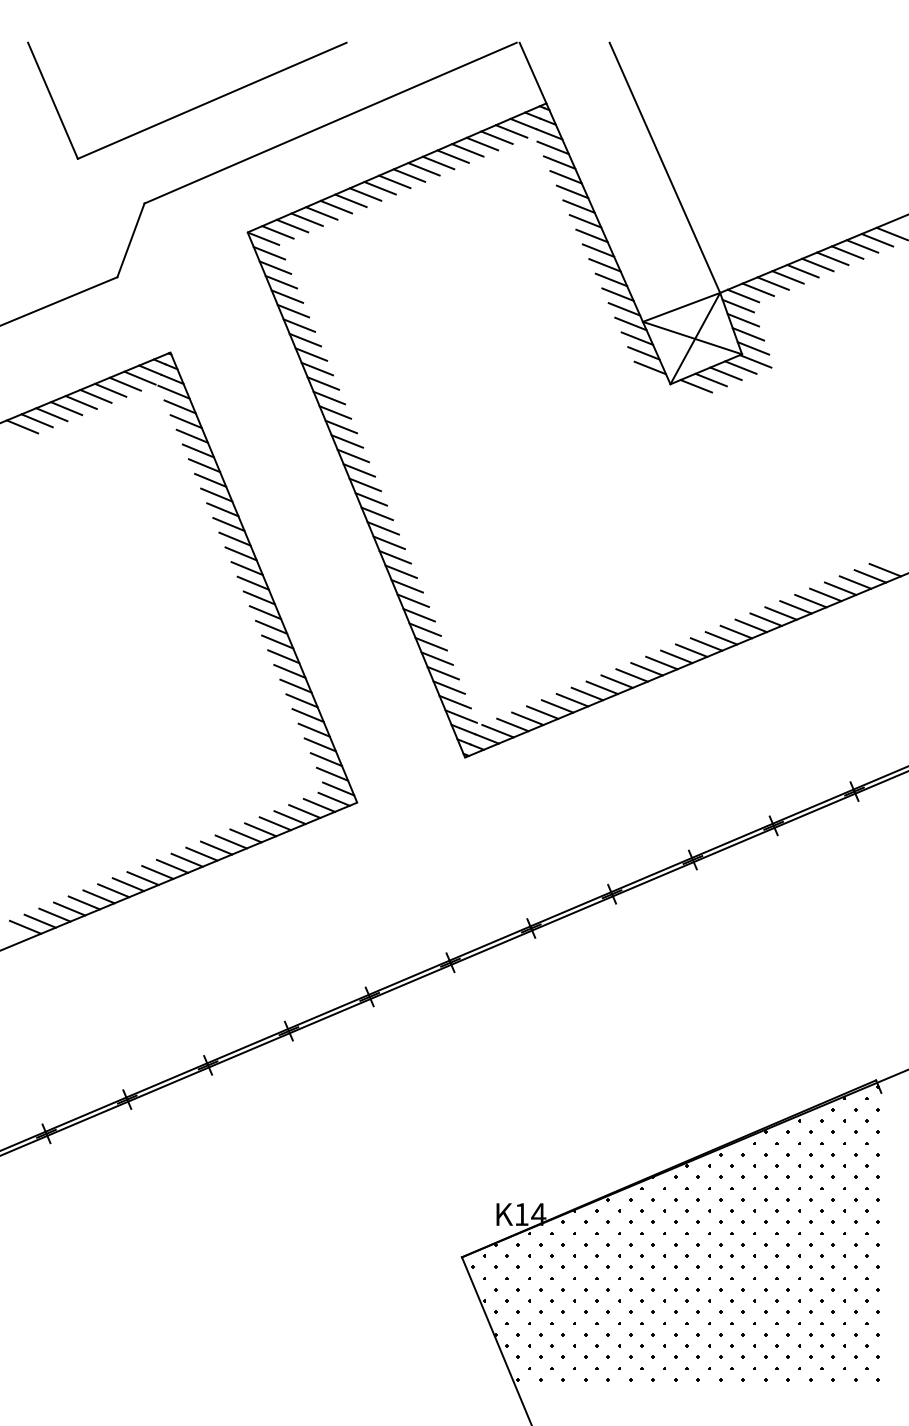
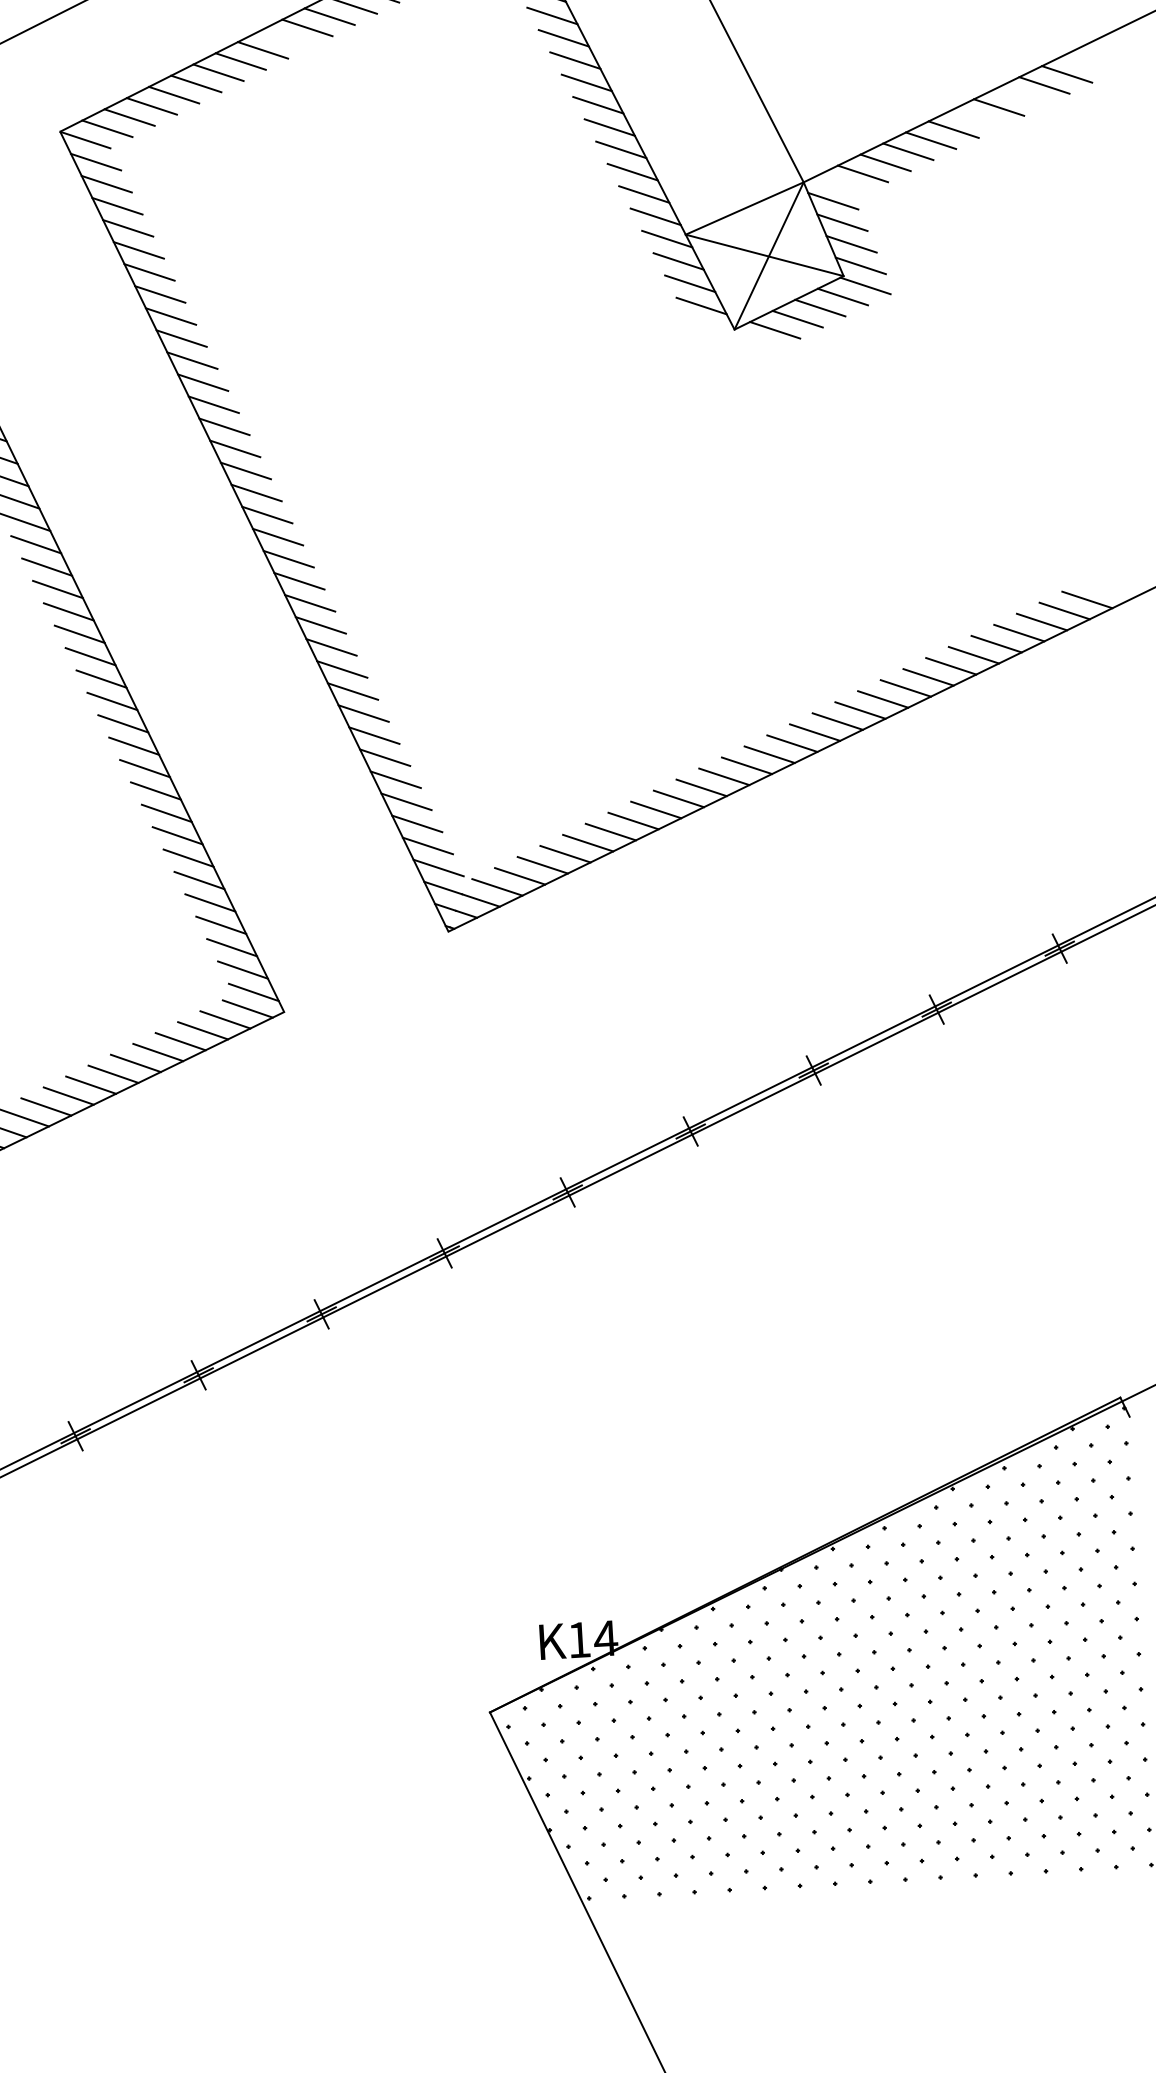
line: (394, 181) -> (284, 38), removed
line: (862, 246) -> (1021, 96), removed
line: (832, 258) -> (975, 118), removed
line: (743, 295) -> (840, 184), removed

